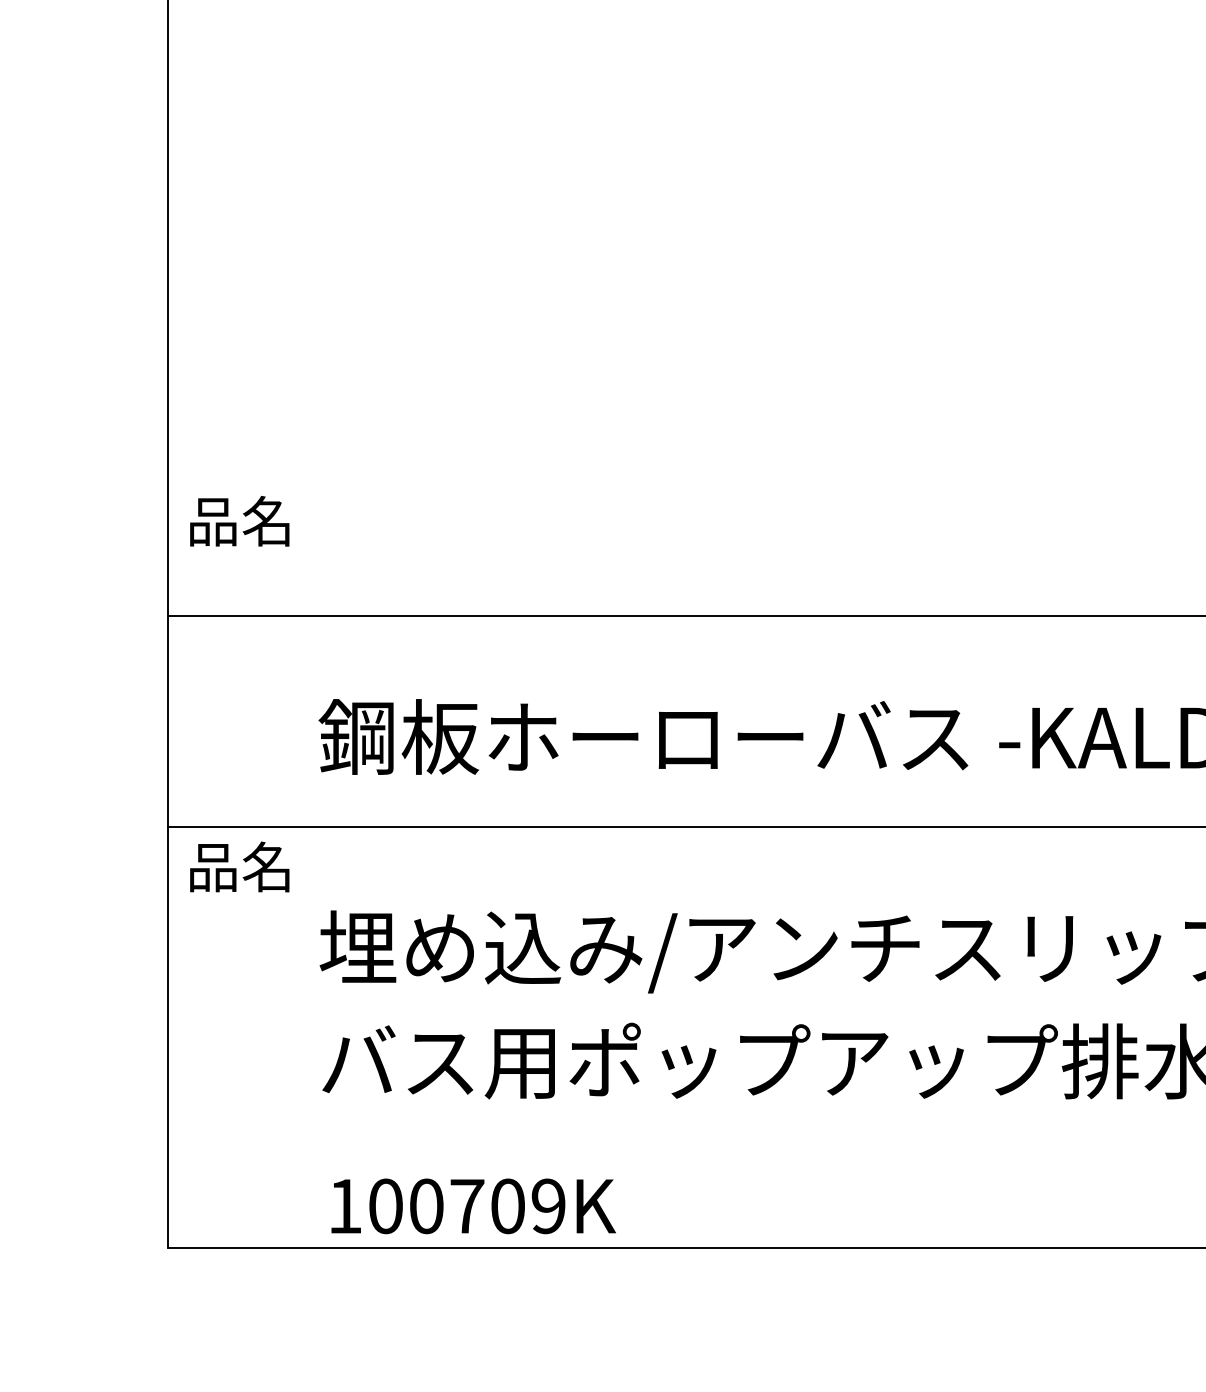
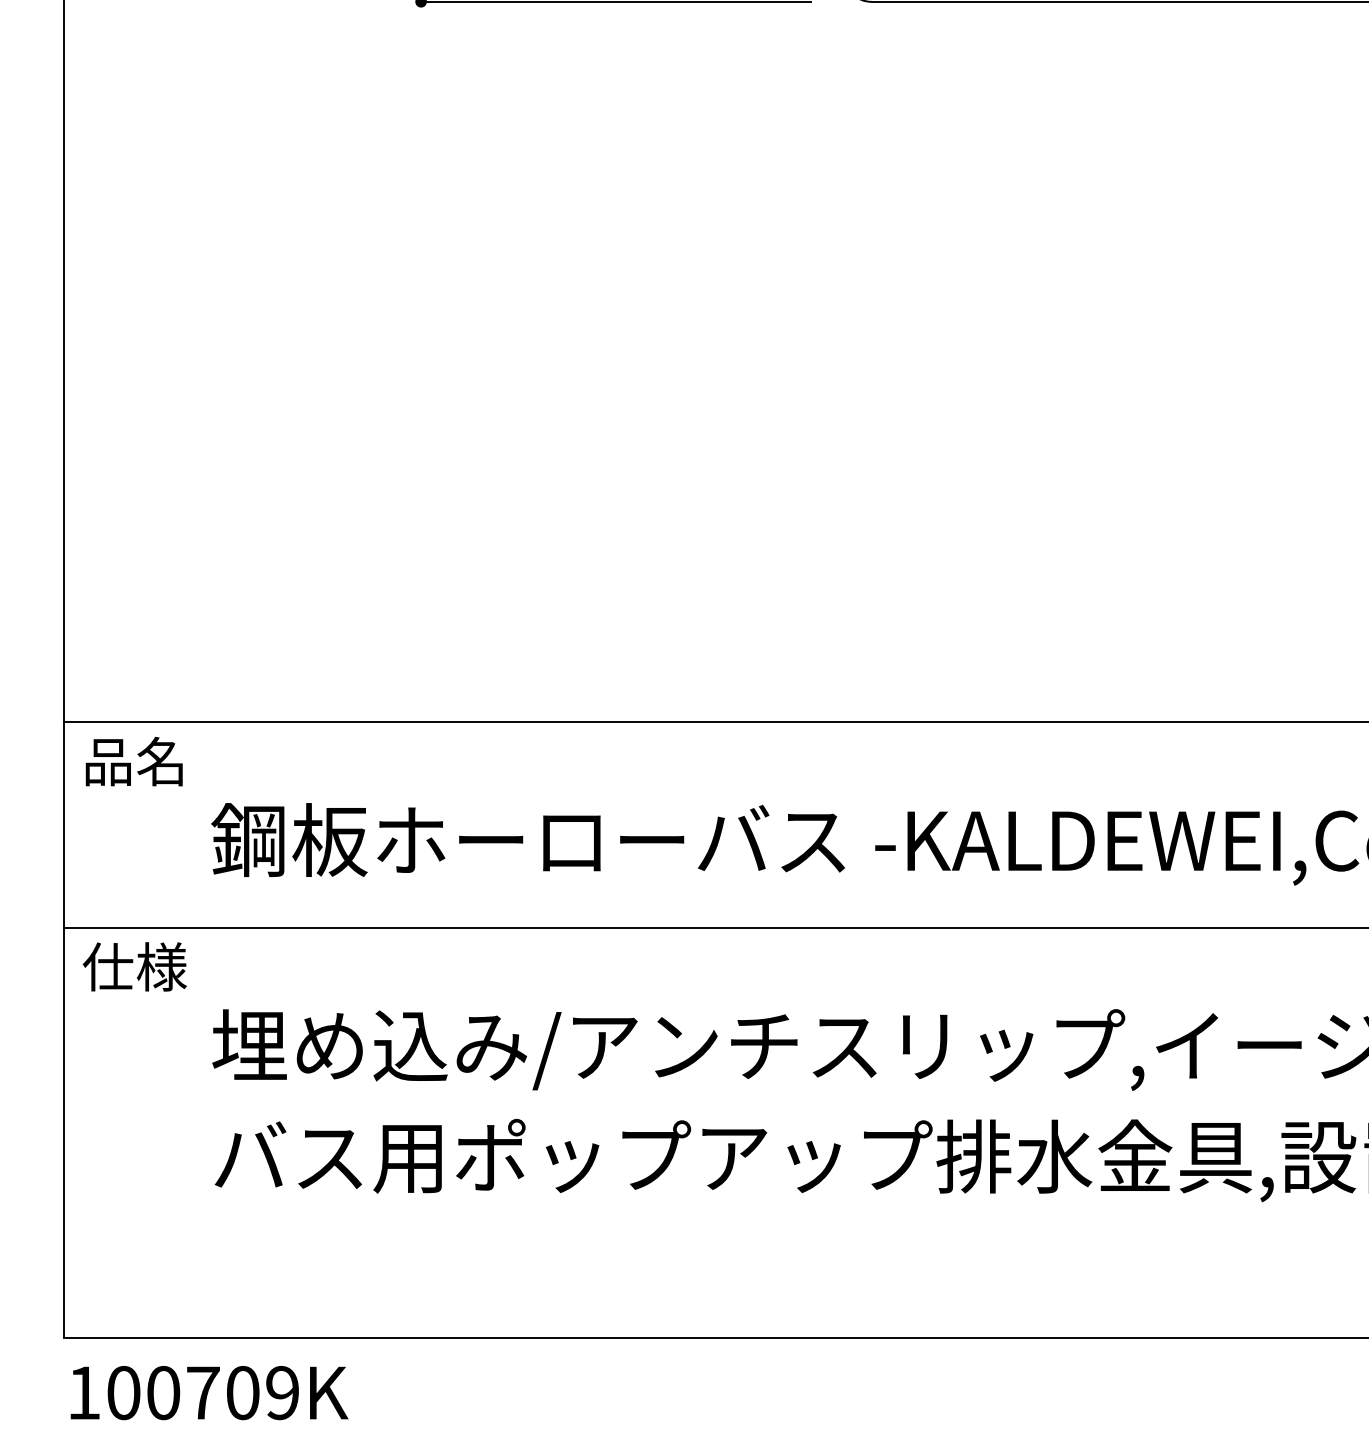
text: (238, 521) -> (133, 761), moved
text: (240, 866) -> (134, 966), 品名 -> 仕様
text: (473, 1206) -> (209, 1393), moved

